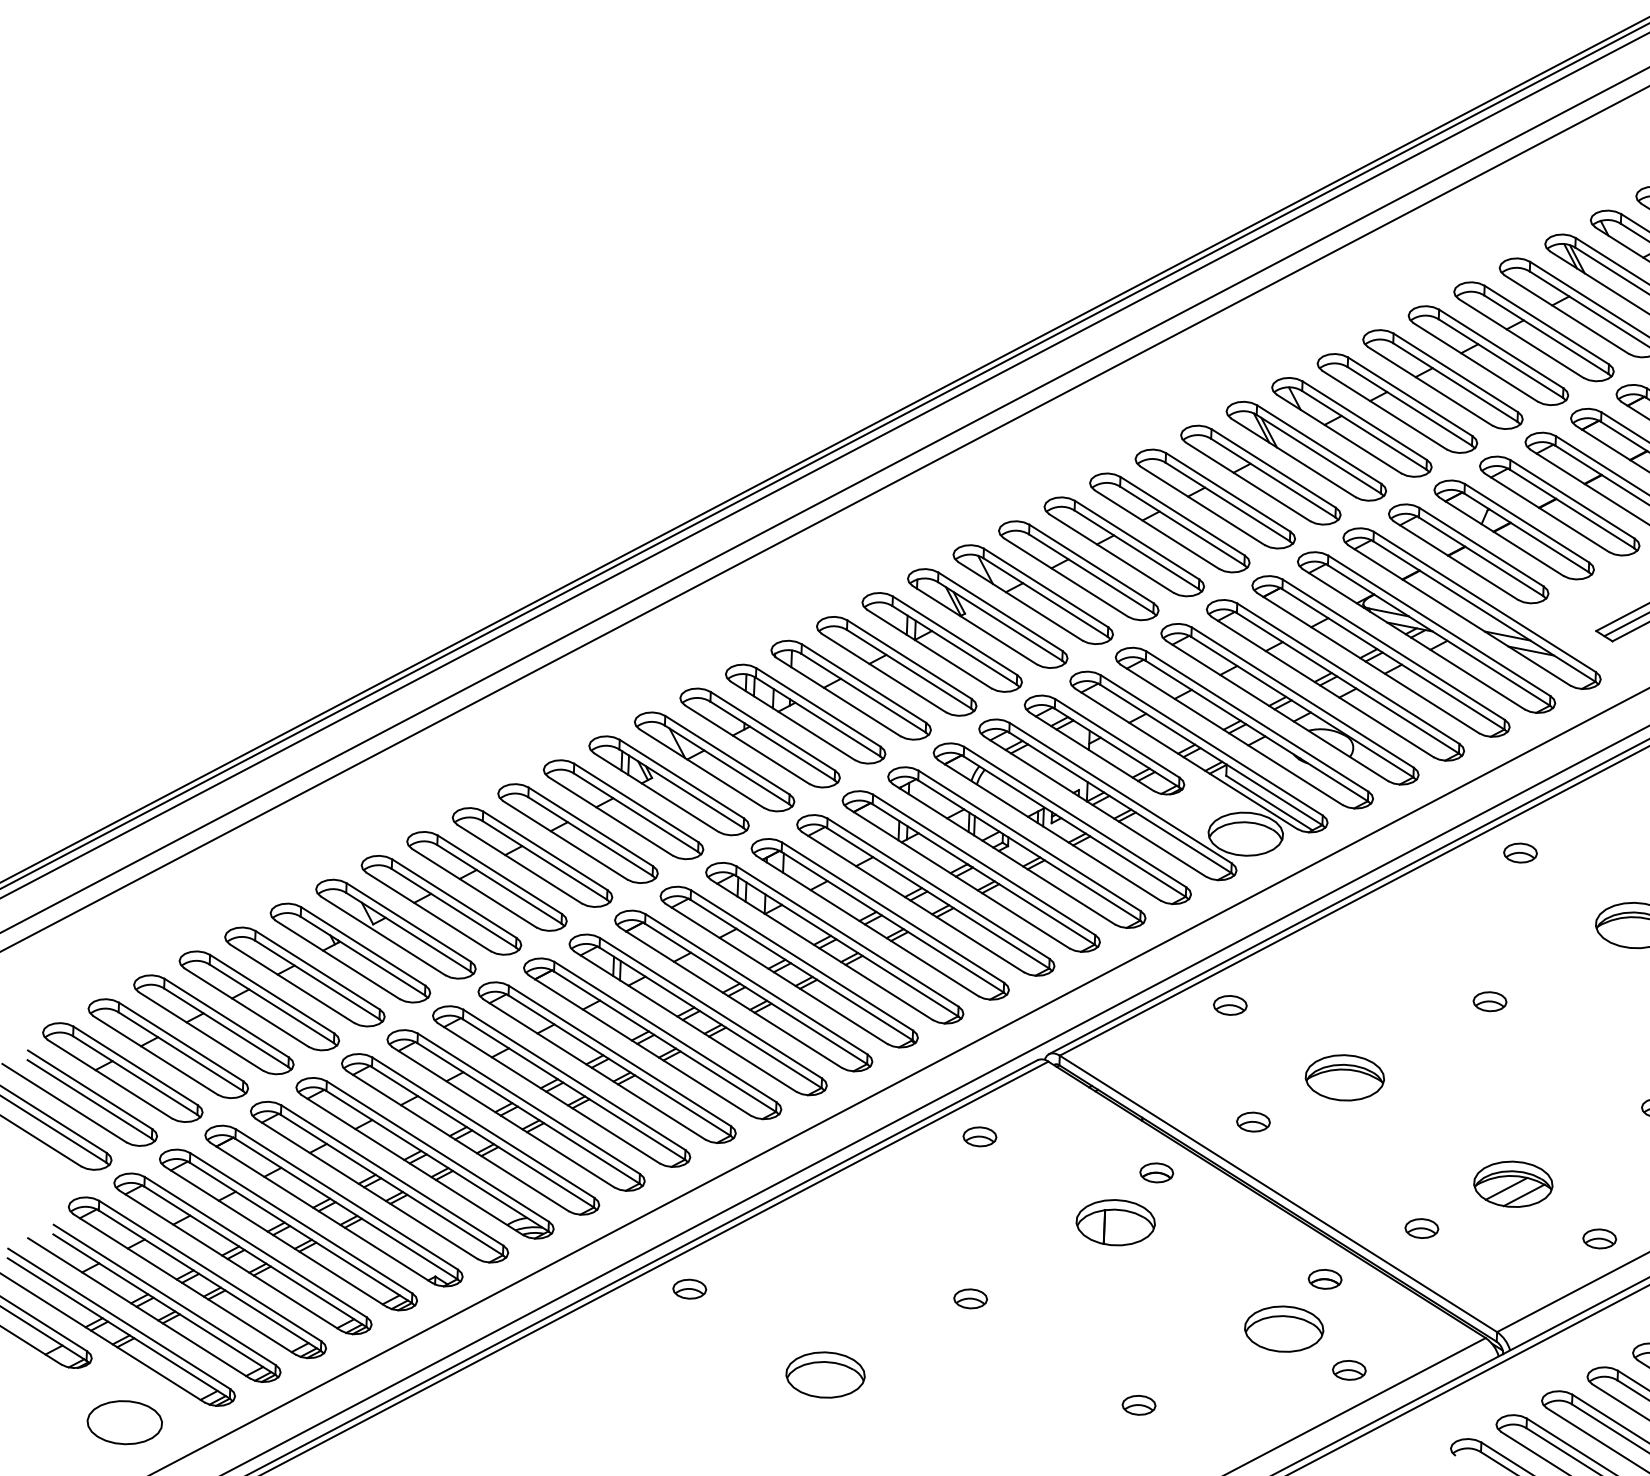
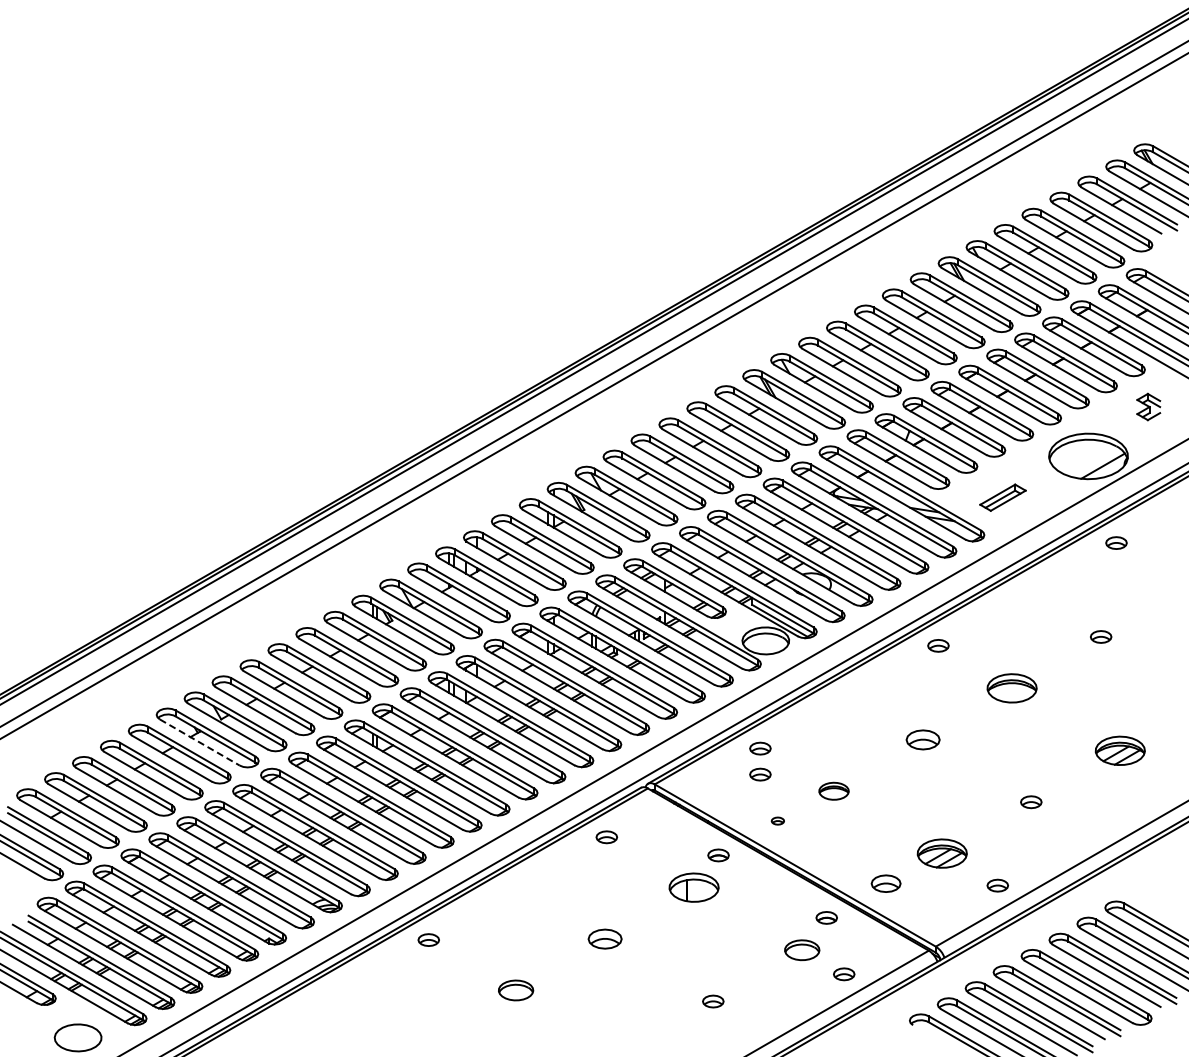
line: (338, 959) -> (200, 742), solid -> dashed
part: (1489, 1001) -> (922, 739), size x1.6
part: (1228, 1046) -> (760, 774), added
part: (1343, 1078) -> (833, 791), size x0.6
part: (1252, 1121) -> (777, 820), size x0.6
part: (1420, 1228) -> (885, 883), size x1.4
part: (969, 1297) -> (604, 938), size x1.6
part: (1282, 1329) -> (801, 950), size x0.7
part: (824, 1375) -> (515, 990), size x0.7

